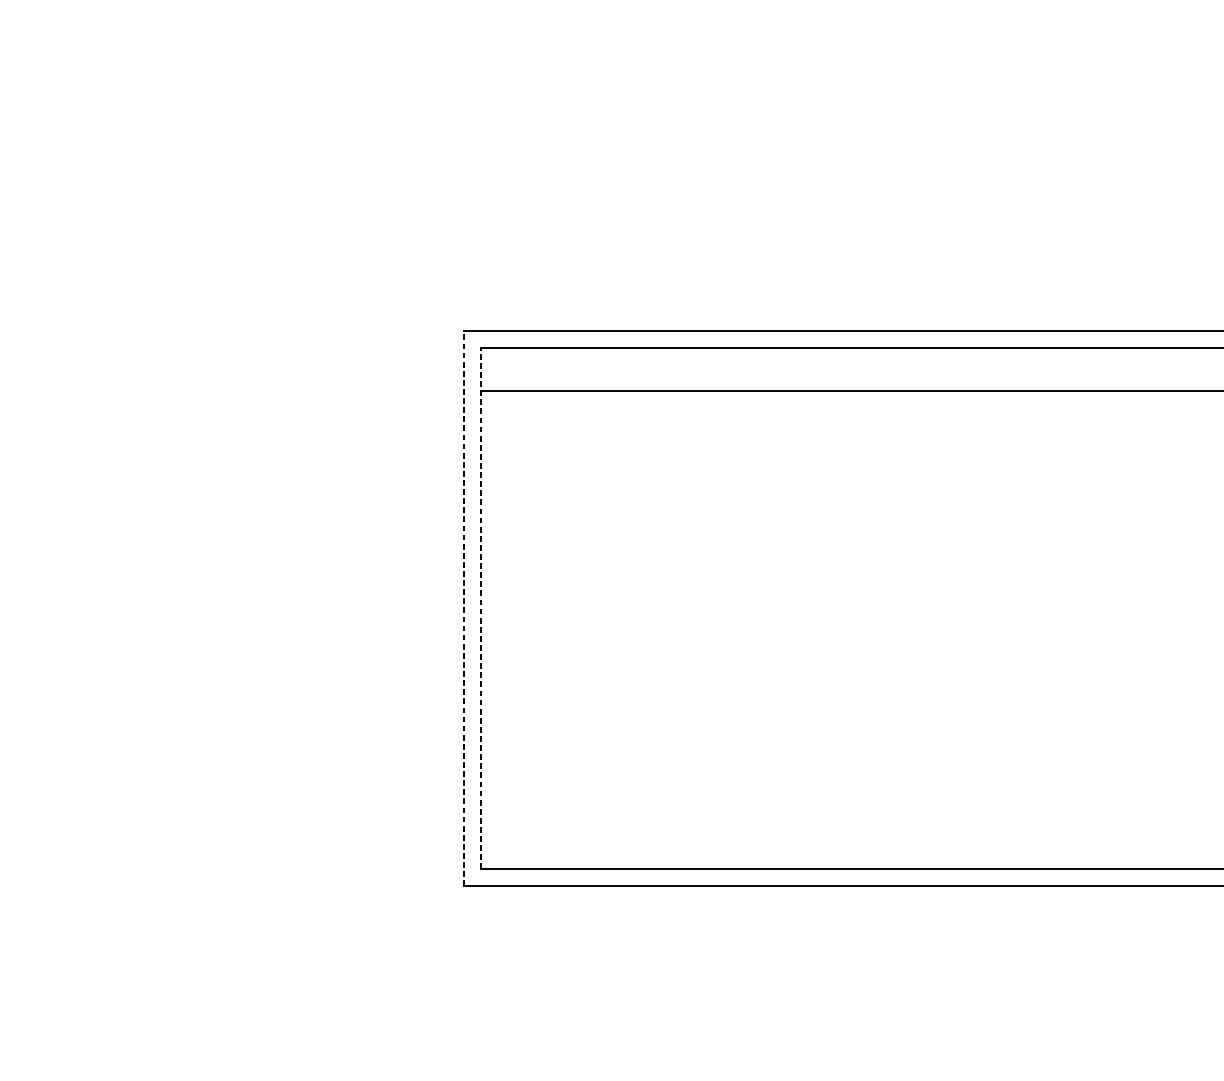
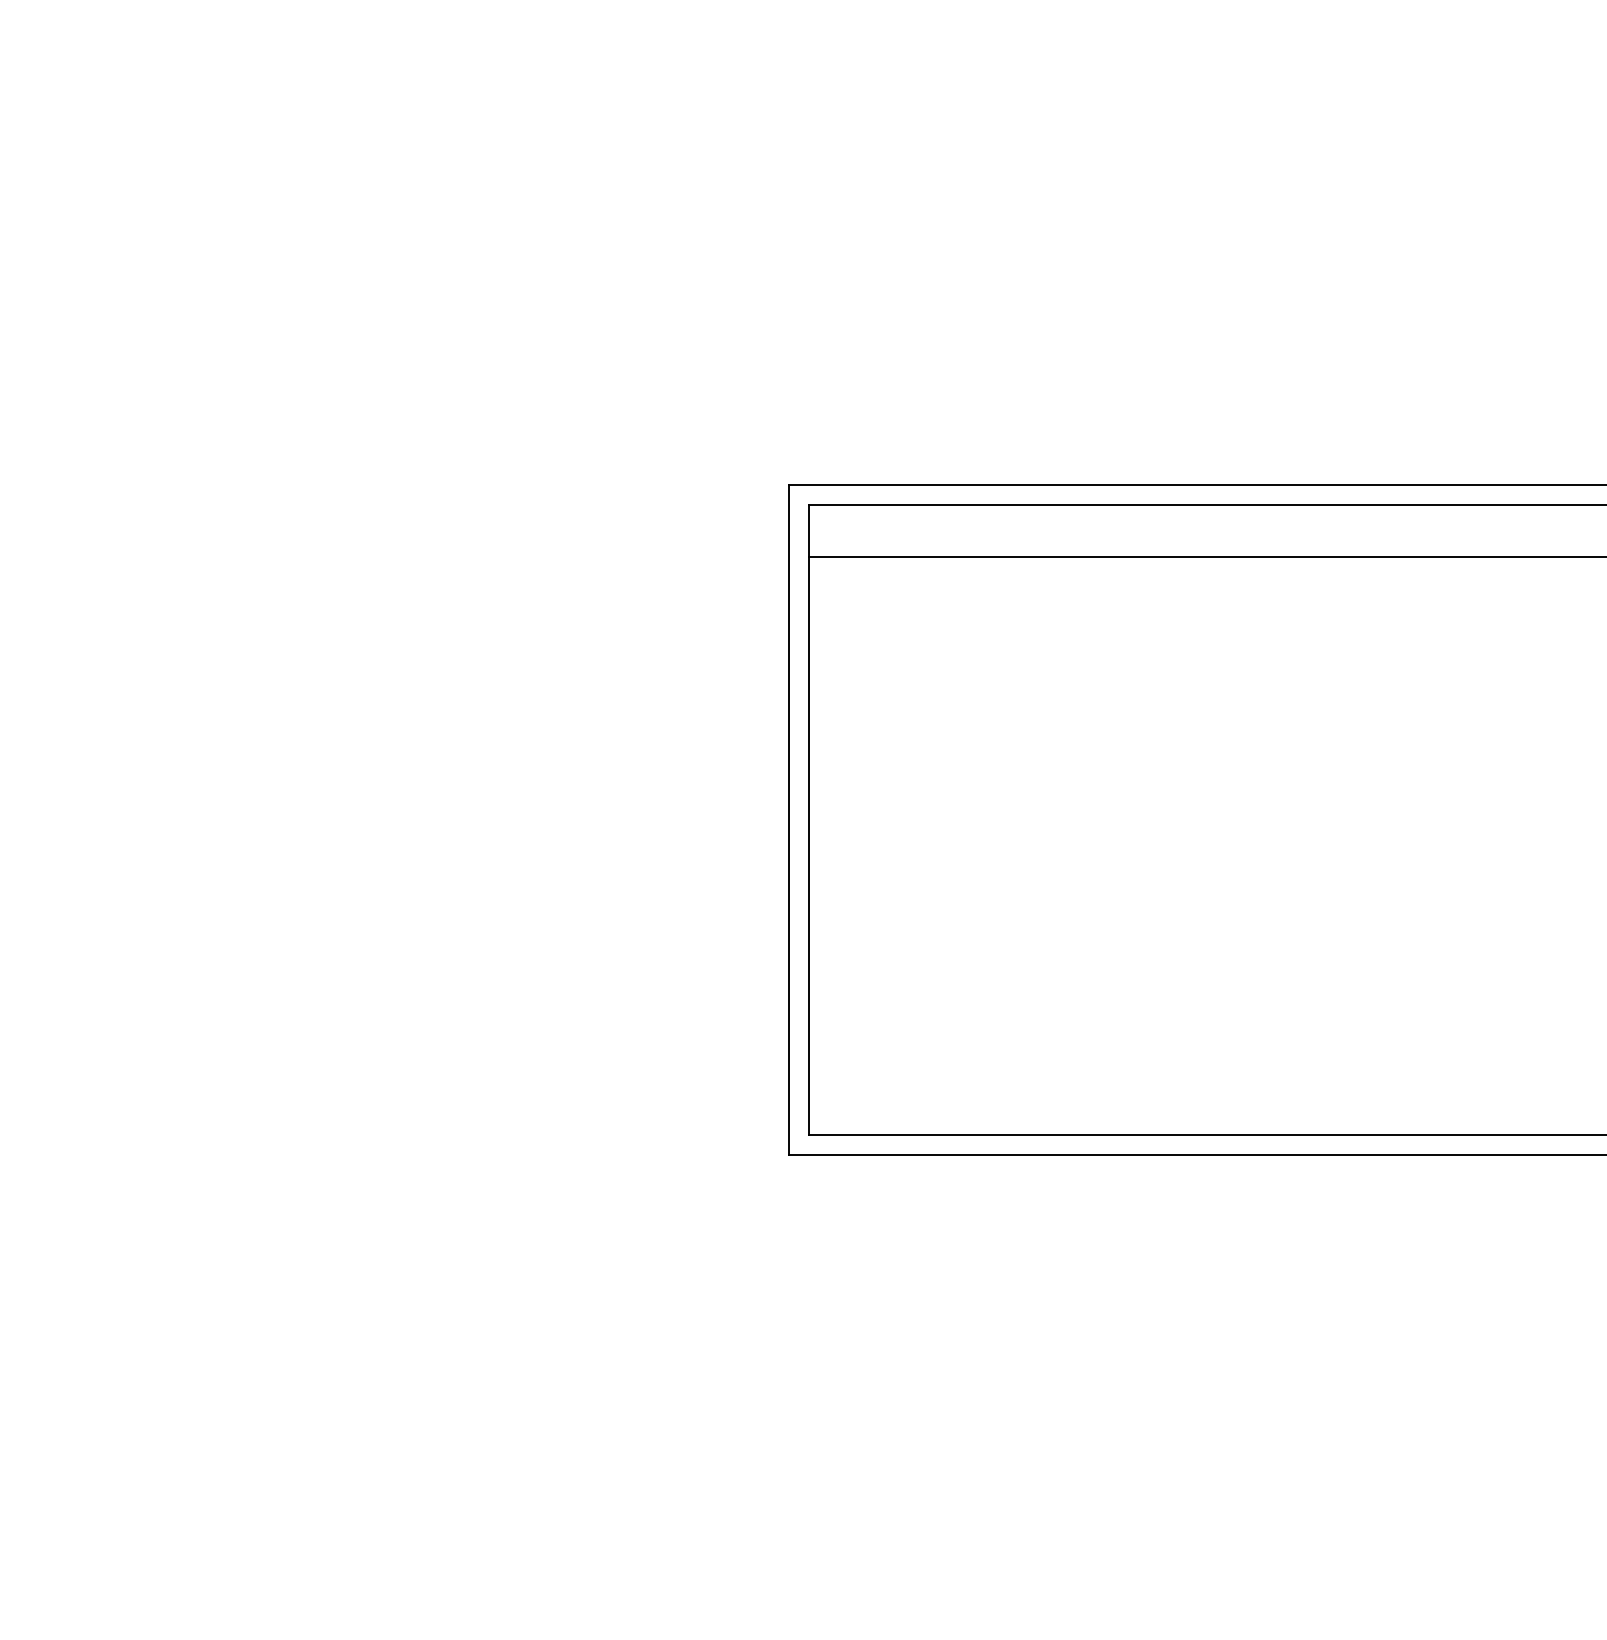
line: (464, 608) -> (788, 819), dashed -> solid
line: (481, 609) -> (809, 820), dashed -> solid

